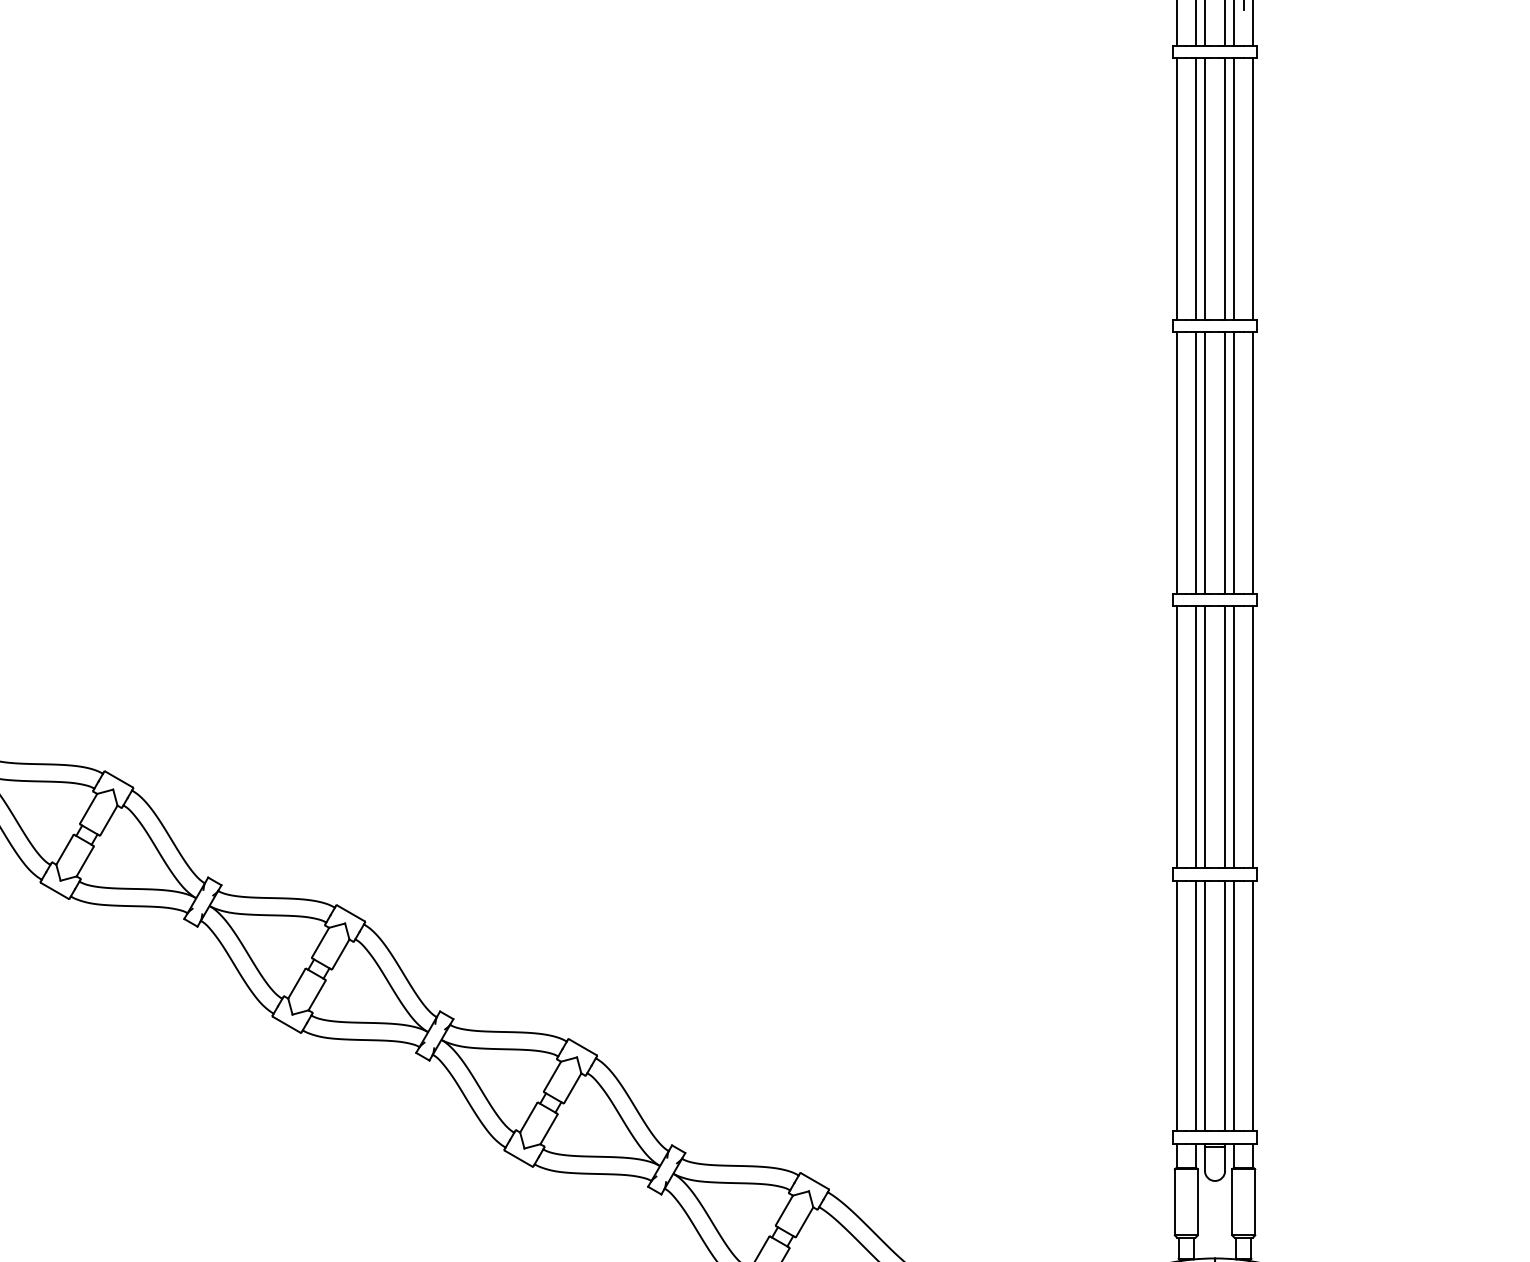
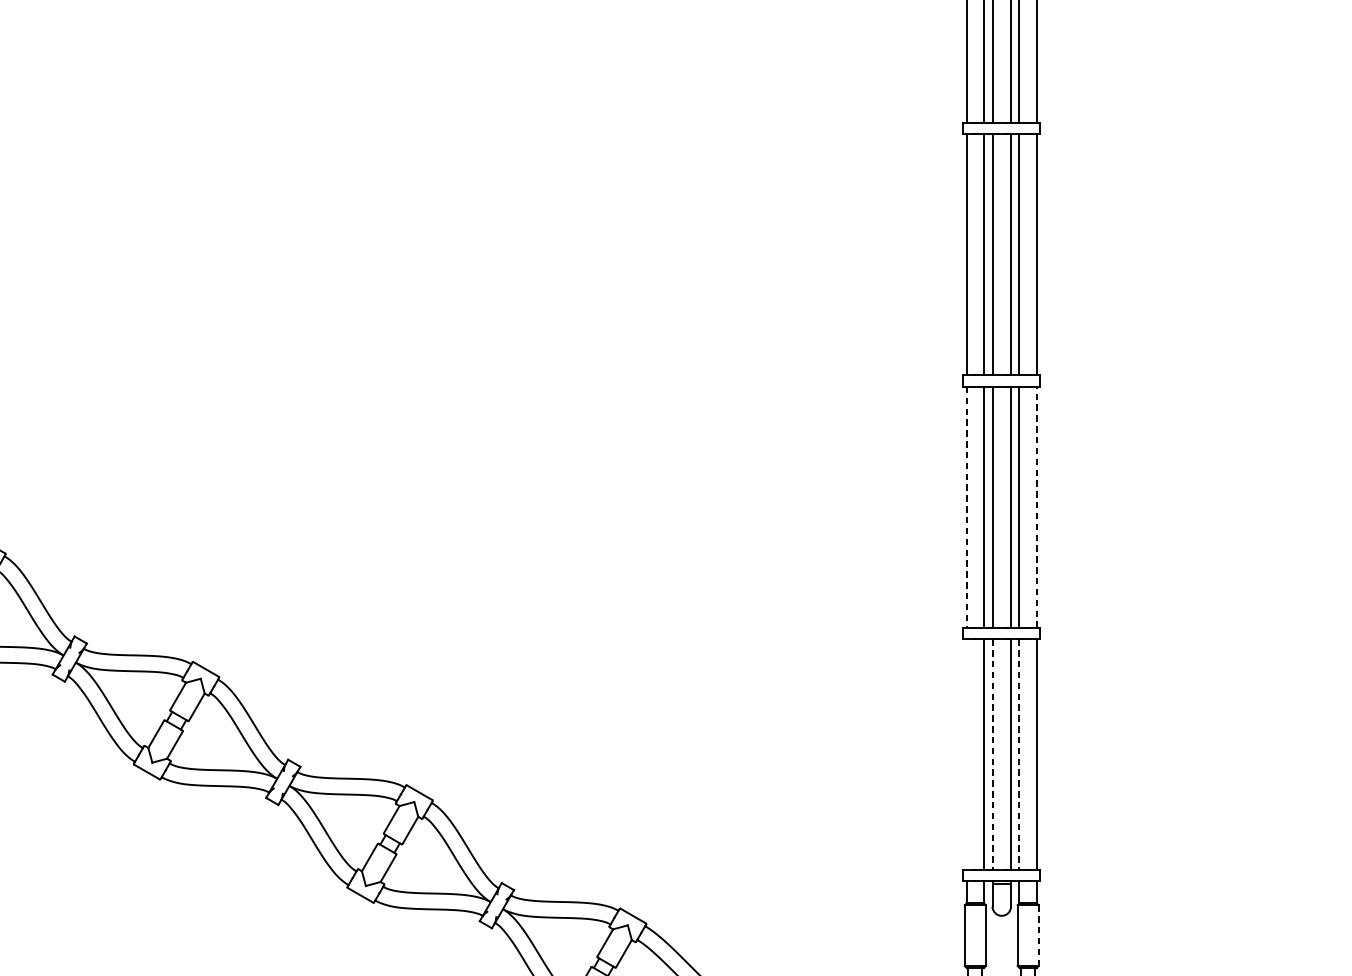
line: (1176, 737) -> (966, 507), solid -> dashed
line: (1253, 737) -> (1037, 507), solid -> dashed
line: (1176, 1005) -> (966, 754), removed
line: (1205, 1006) -> (992, 755), solid -> dashed
line: (1234, 1006) -> (1019, 755), solid -> dashed
line: (1255, 1202) -> (1039, 935), solid -> dashed

